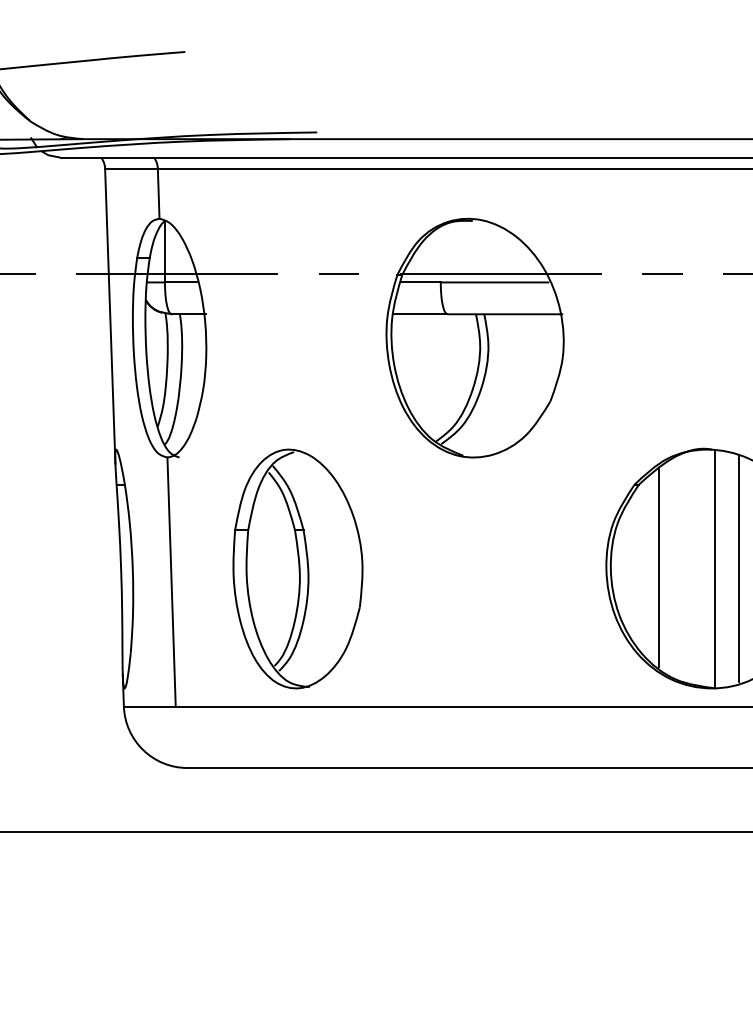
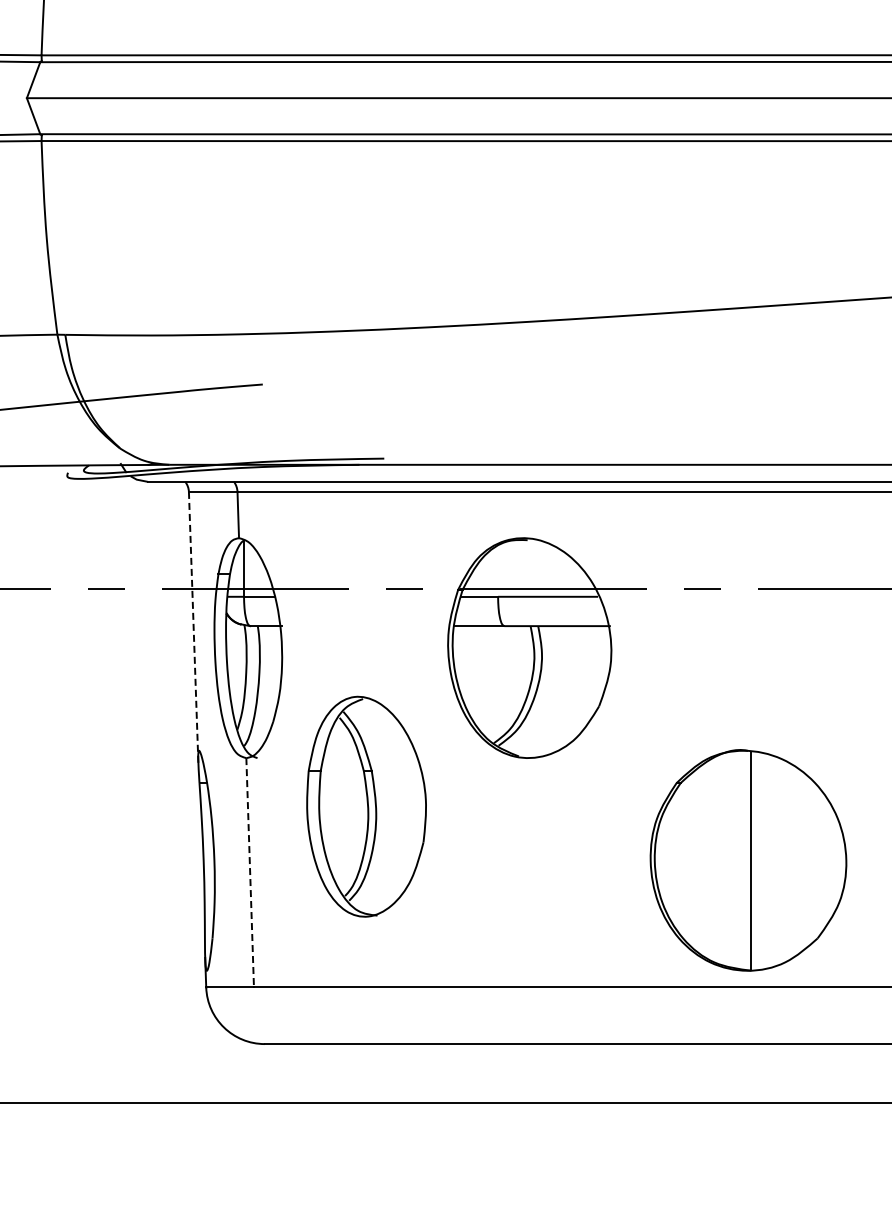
line: (110, 316) -> (193, 628), solid -> dashed
line: (659, 567) -> (699, 859), removed
part: (297, 568) -> (366, 806), moved
line: (738, 569) -> (772, 861), removed
line: (171, 581) -> (250, 872), solid -> dashed

